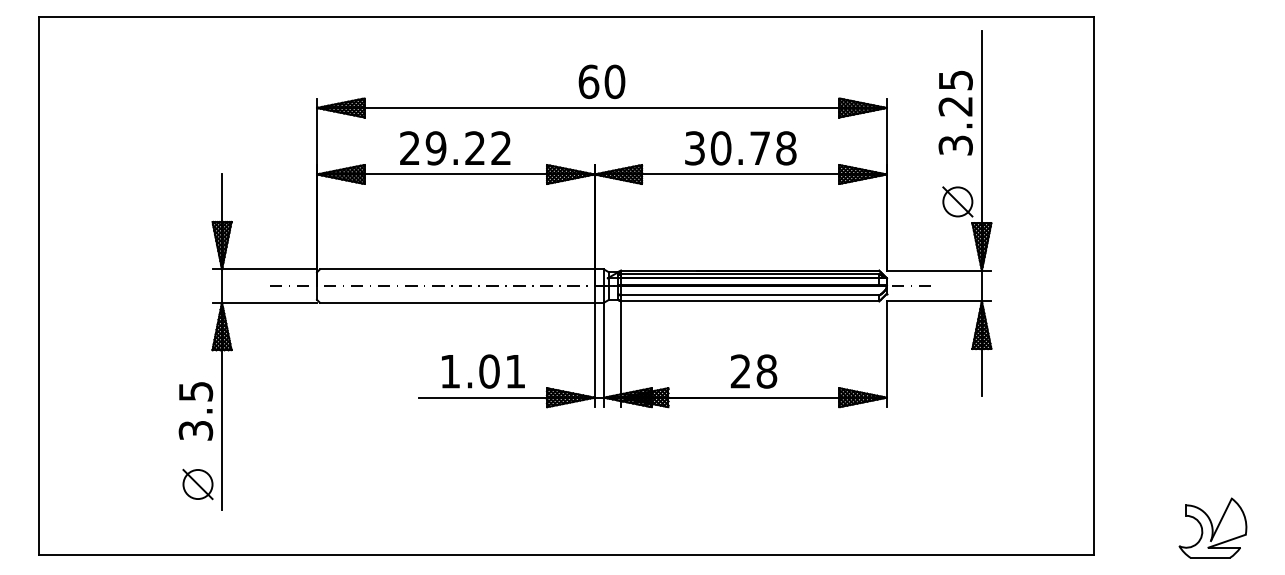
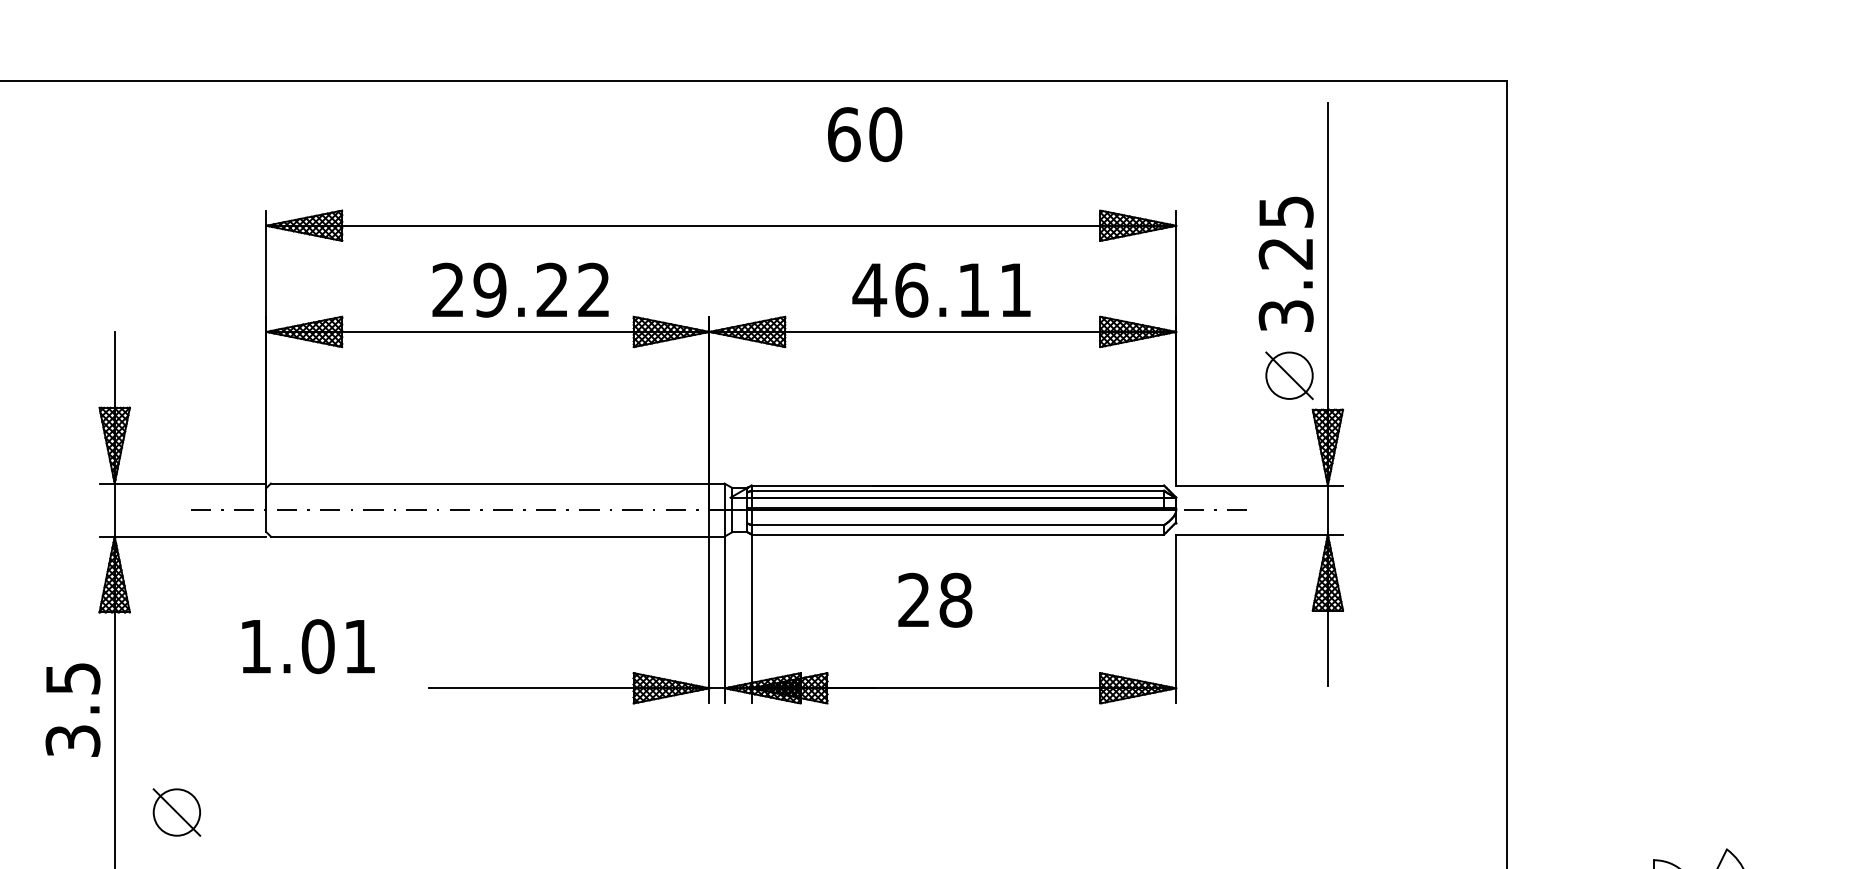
text: (601, 81) -> (864, 133), moved
text: (955, 112) -> (1285, 263), moved
text: (455, 148) -> (520, 290), moved
text: (740, 148) -> (942, 290), 30.78 -> 46.11
text: (483, 371) -> (308, 646), moved
text: (753, 371) -> (934, 600), moved
part: (197, 484) -> (176, 812), moved

